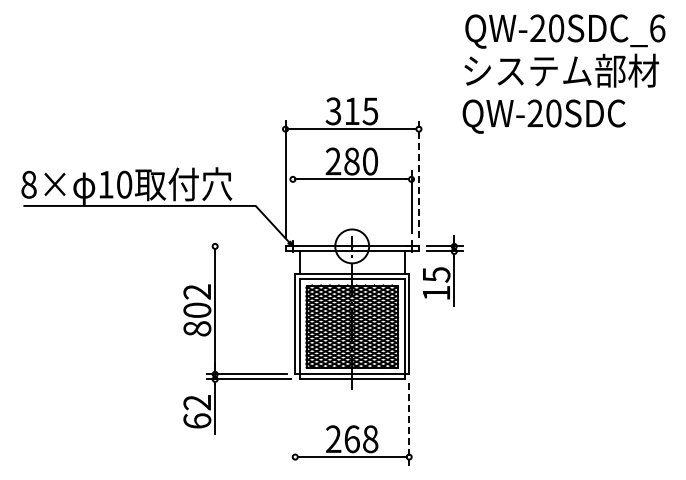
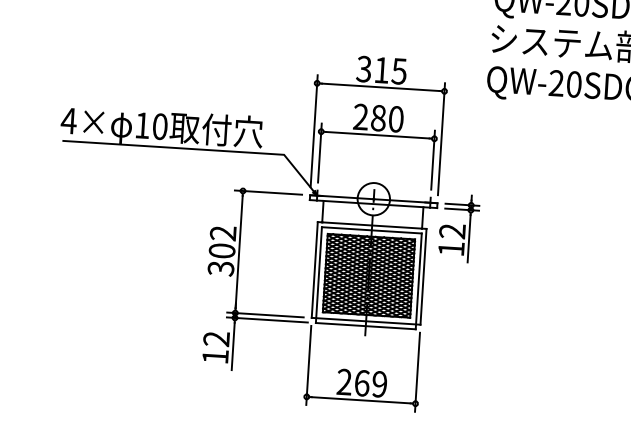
line: (418, 179) -> (441, 139), dashed -> solid
text: (28, 184) -> (68, 120), 8× -> 4×
line: (292, 201) -> (319, 152), added
line: (241, 246) -> (268, 192), added
text: (436, 274) -> (452, 231), 15 -> 12
text: (197, 328) -> (221, 268), 802 -> 302
text: (197, 420) -> (215, 356), 62 -> 12
line: (295, 423) -> (309, 364), added
line: (409, 424) -> (417, 372), dashed -> solid
text: (370, 439) -> (379, 384), 268 -> 269

